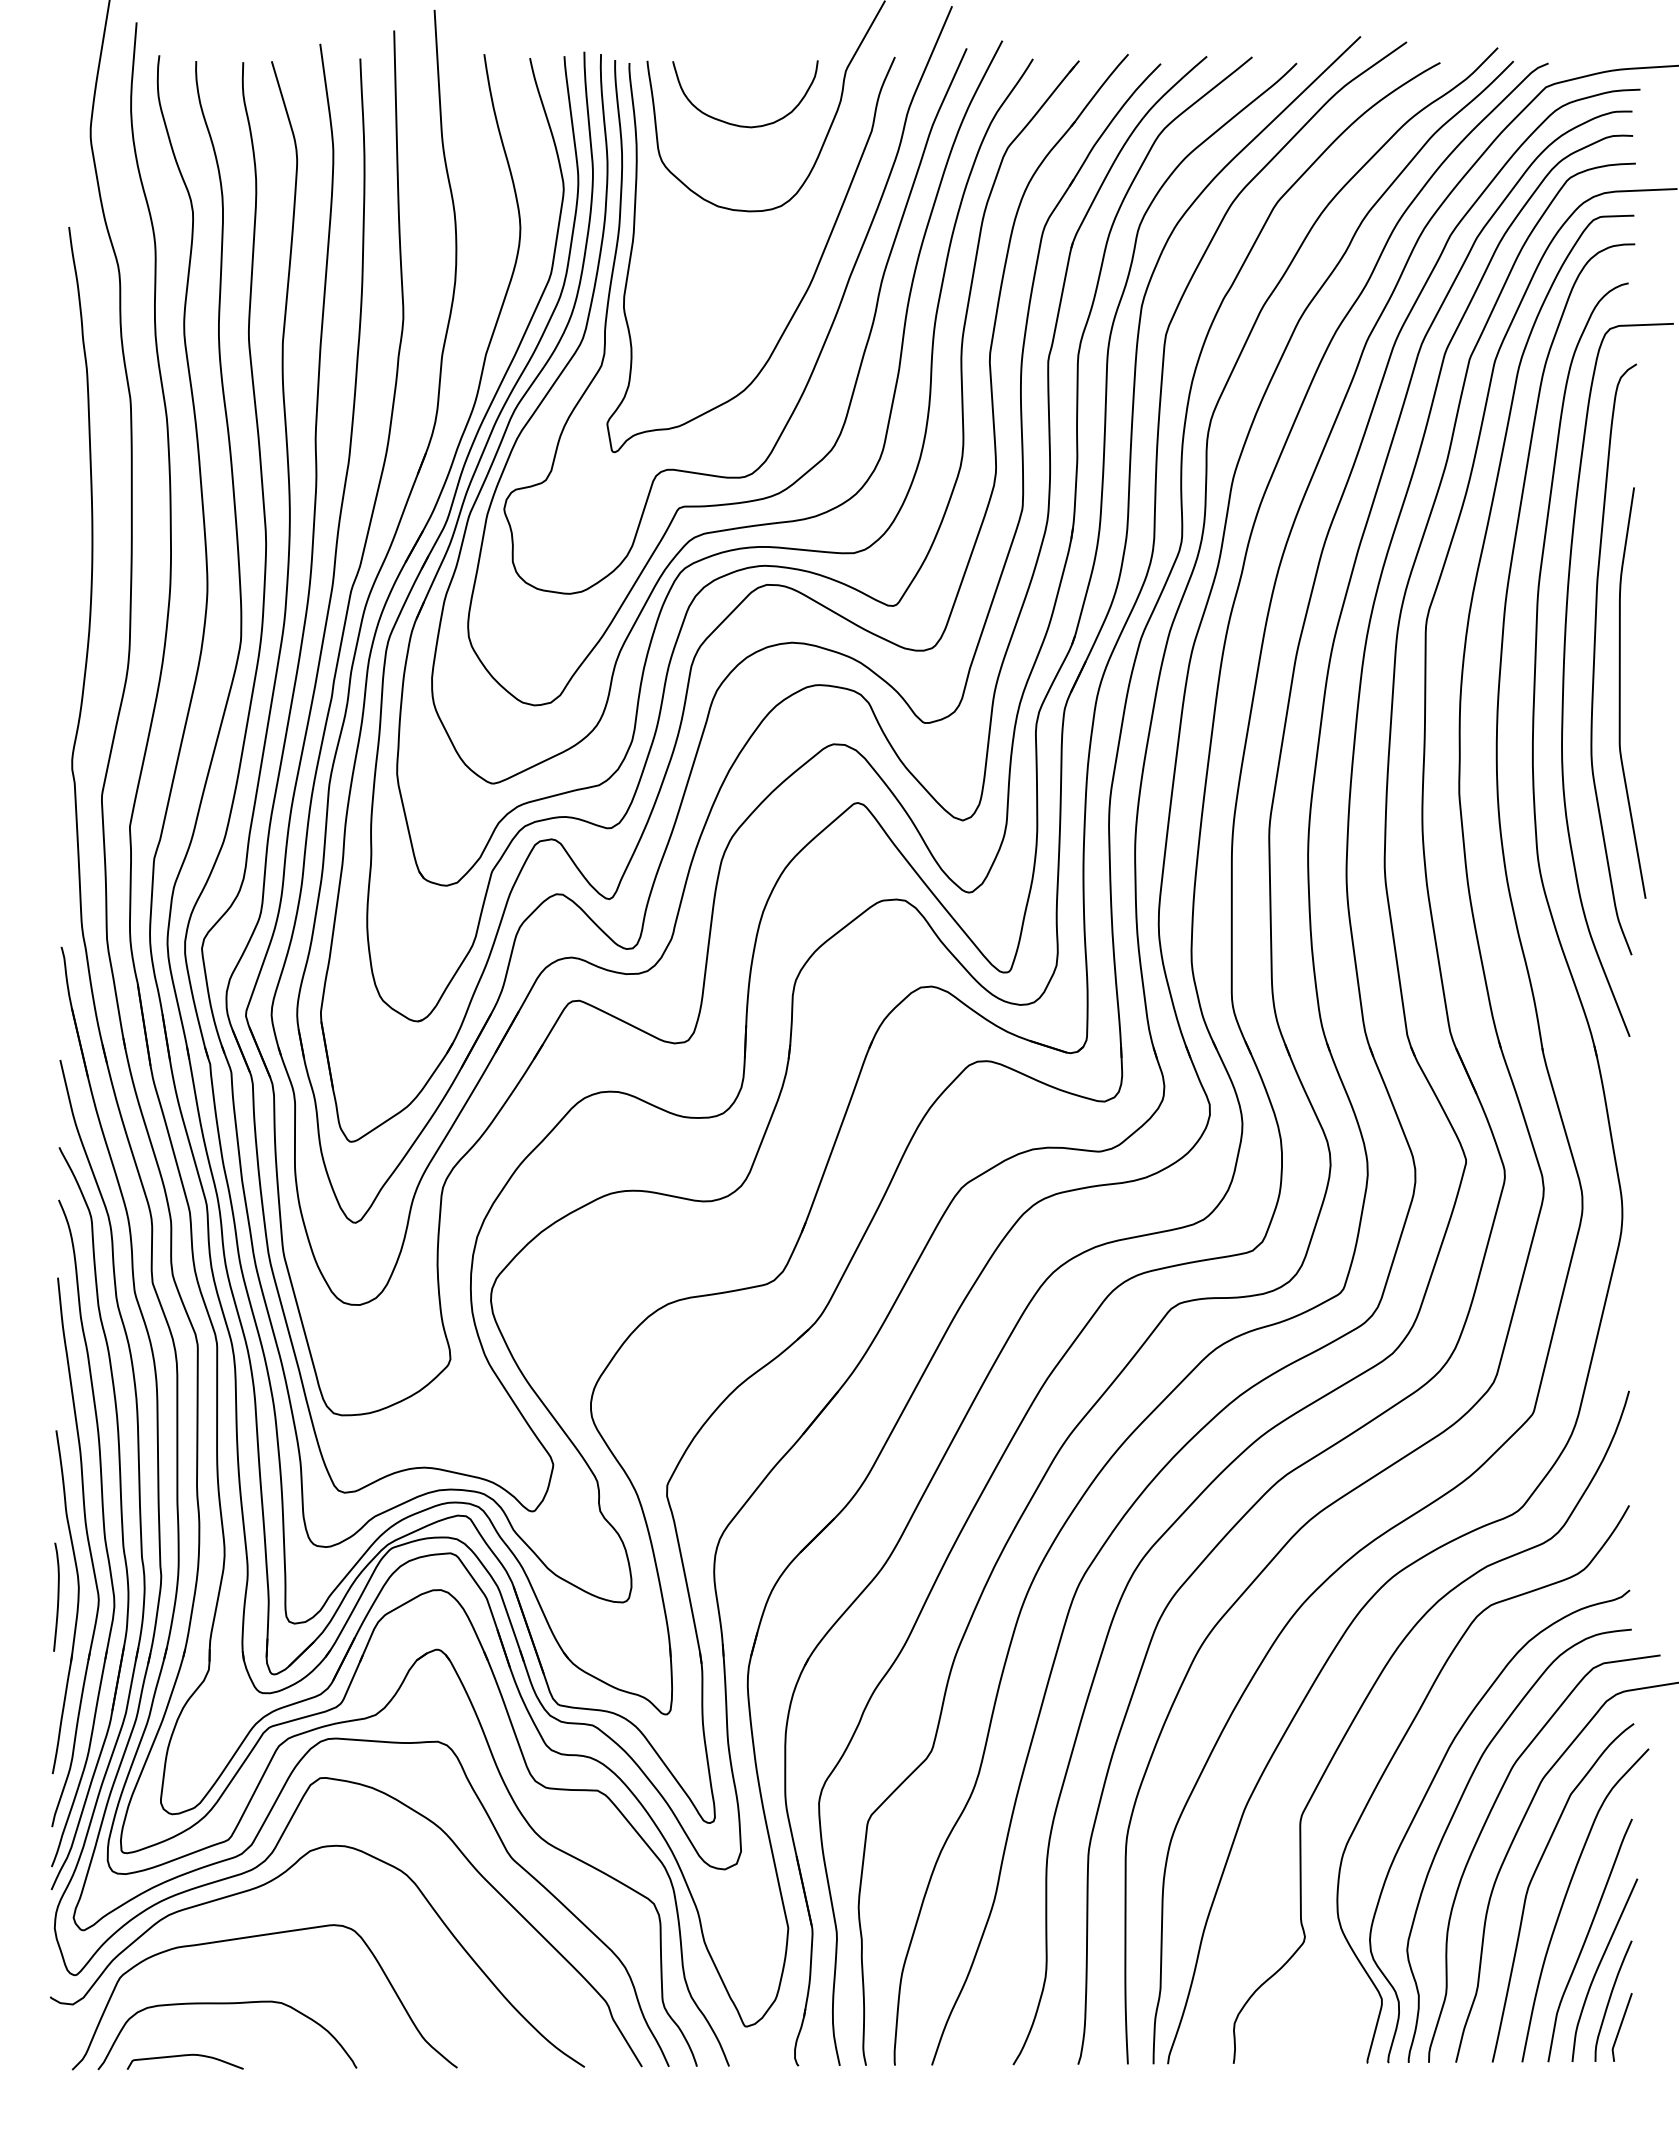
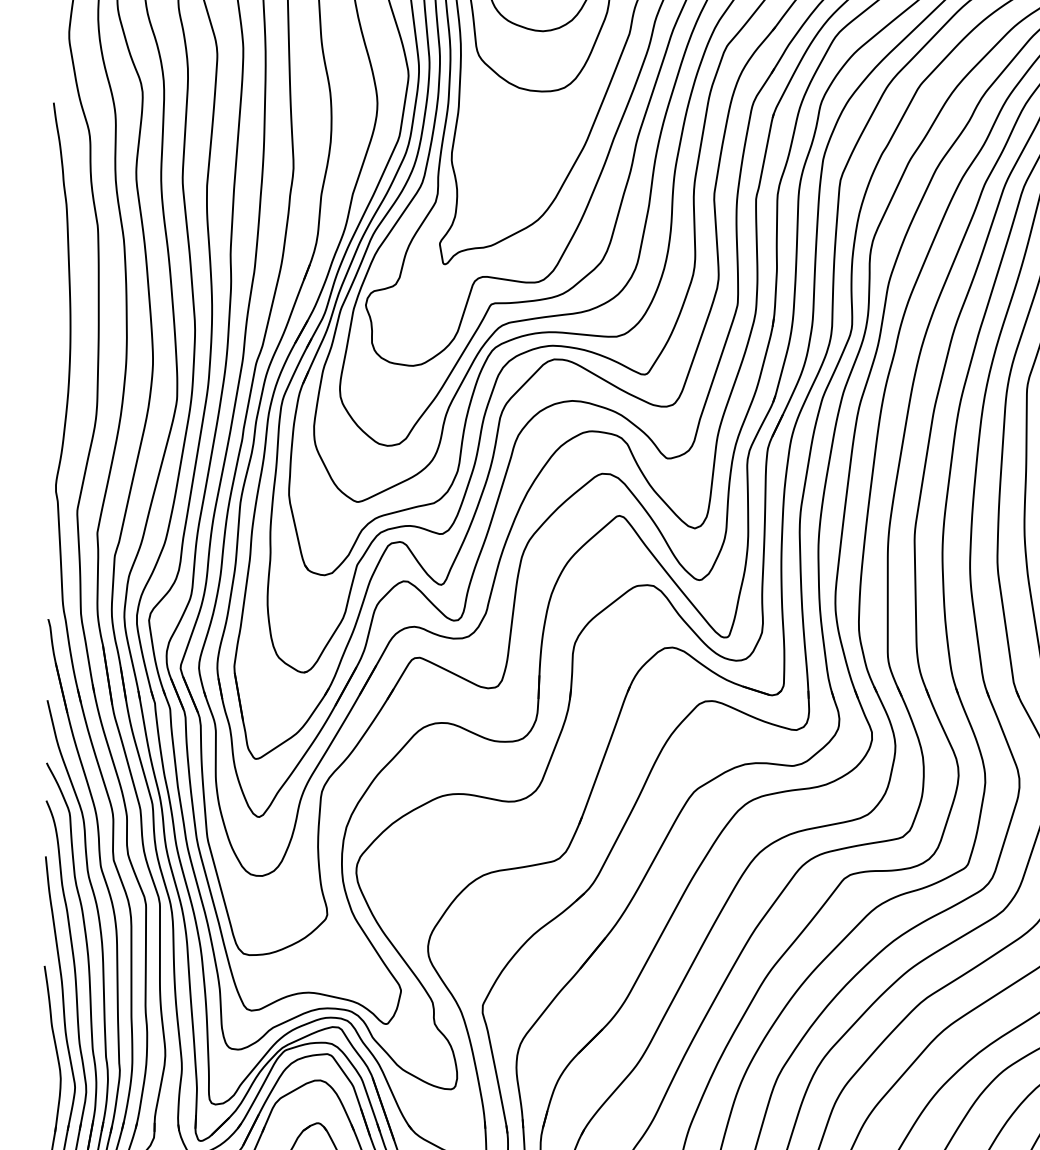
curve: (57, 1596) -> (45, 1085), removed

